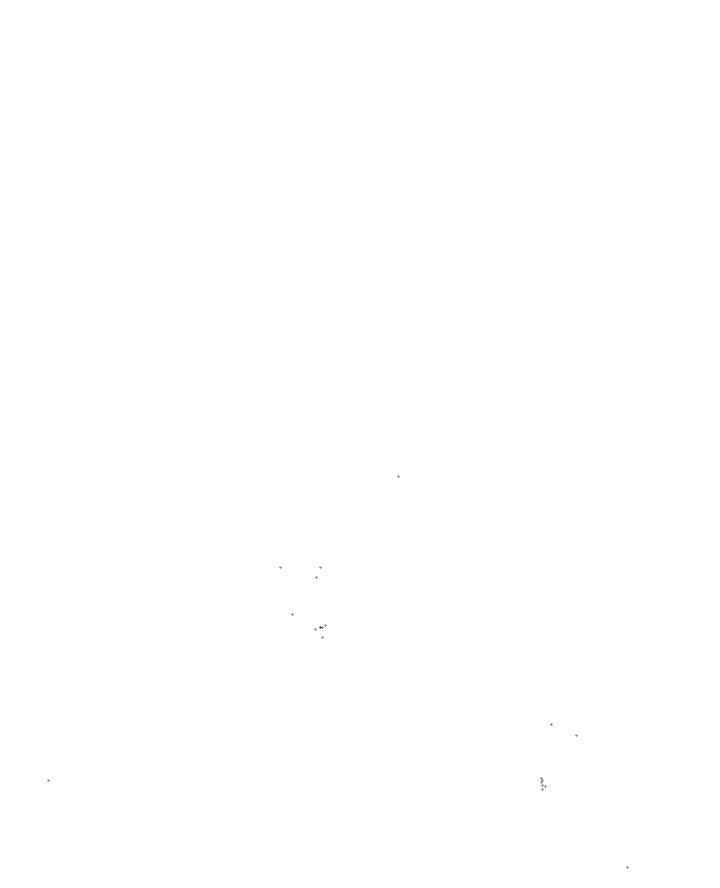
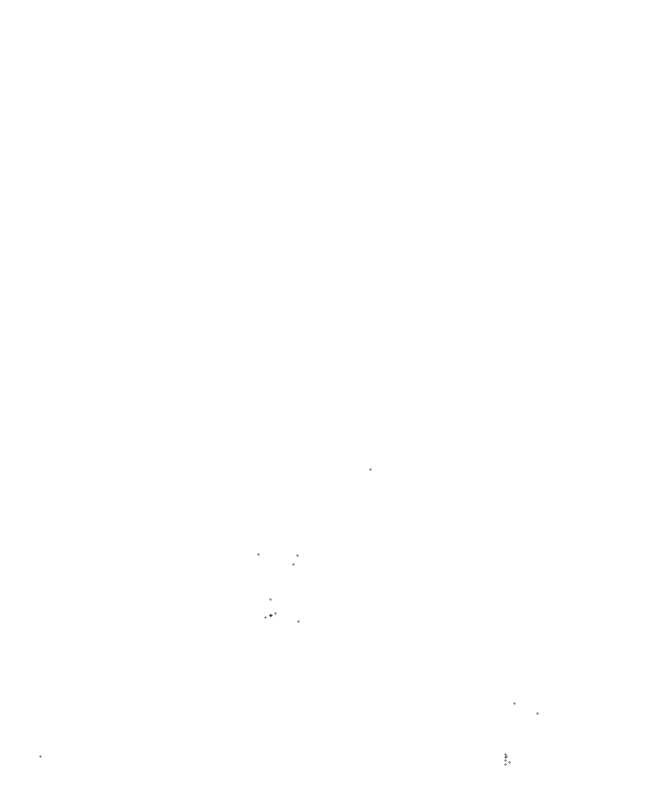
part: (320, 627) -> (270, 615), moved

